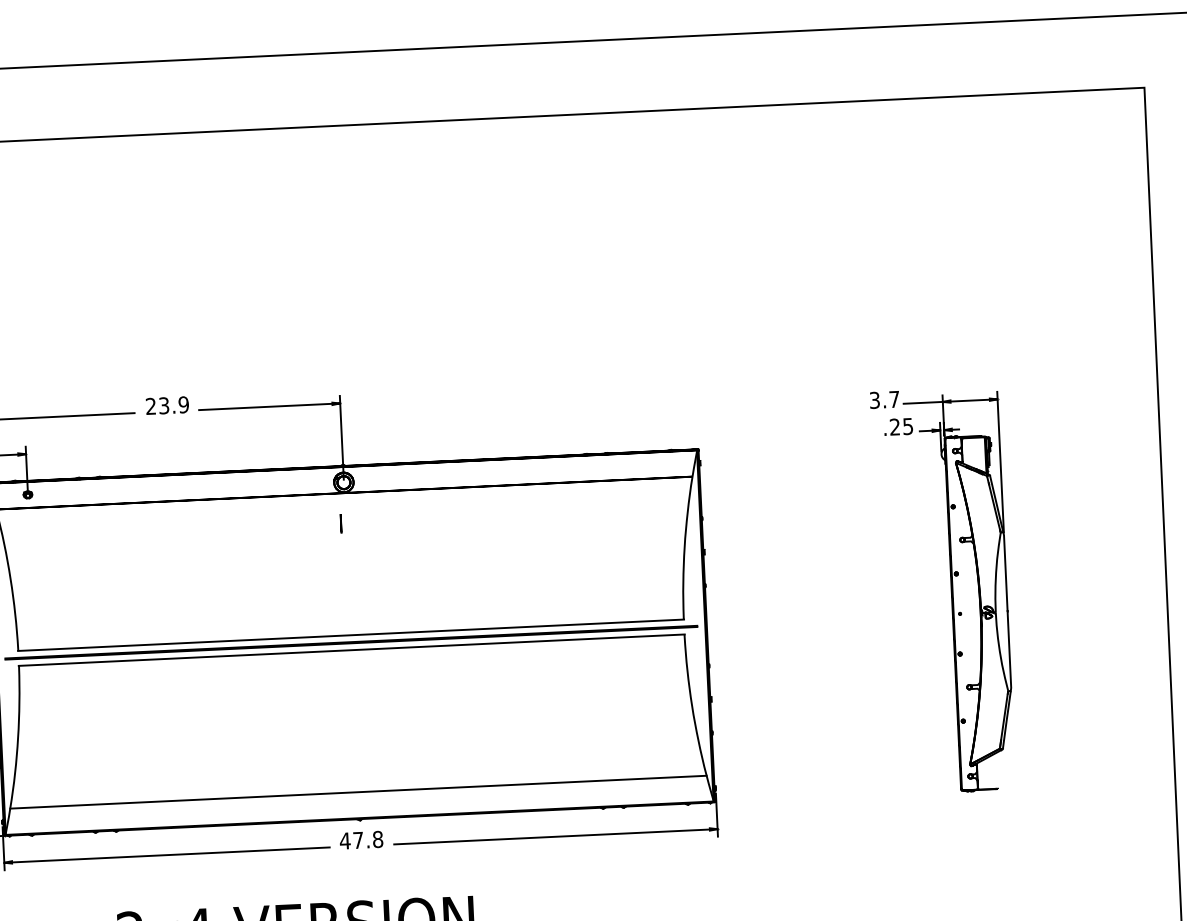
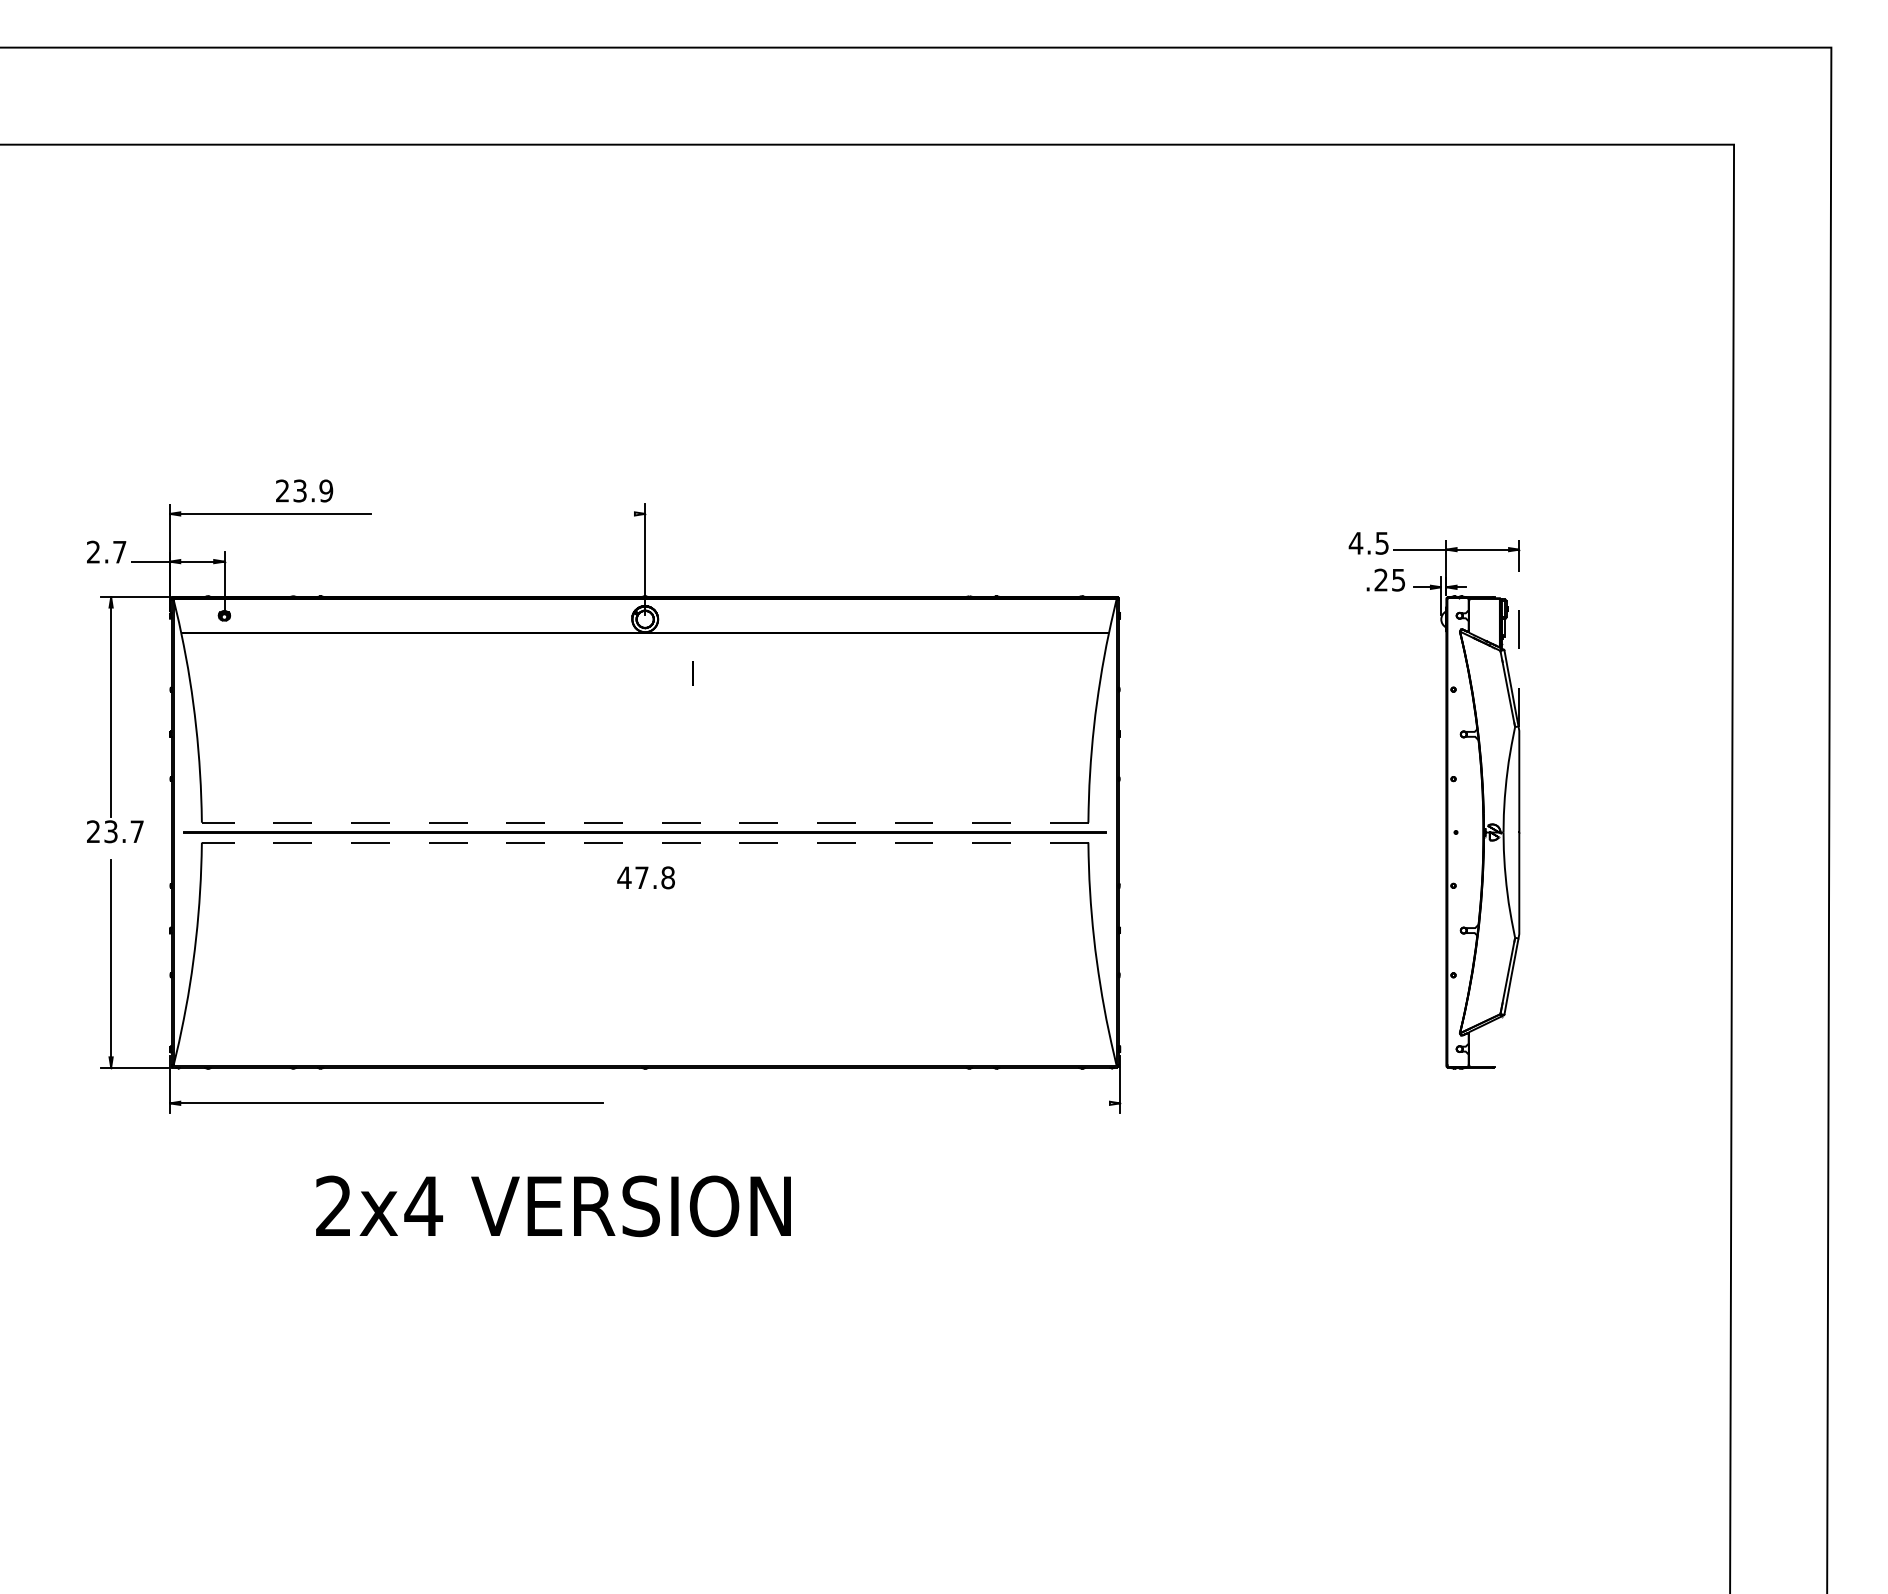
text: (884, 399) -> (1368, 542), 3.7 -> 4.5
text: (167, 405) -> (304, 490), moved
line: (269, 406) -> (551, 513), removed
line: (1000, 462) -> (1519, 633), solid -> dashed
line: (340, 523) -> (692, 673), moved
line: (351, 635) -> (645, 822), solid -> dashed
line: (352, 650) -> (645, 842), solid -> dashed
line: (357, 792) -> (644, 1031), removed
line: (555, 836) -> (904, 1103), removed
text: (360, 840) -> (645, 877), moved

